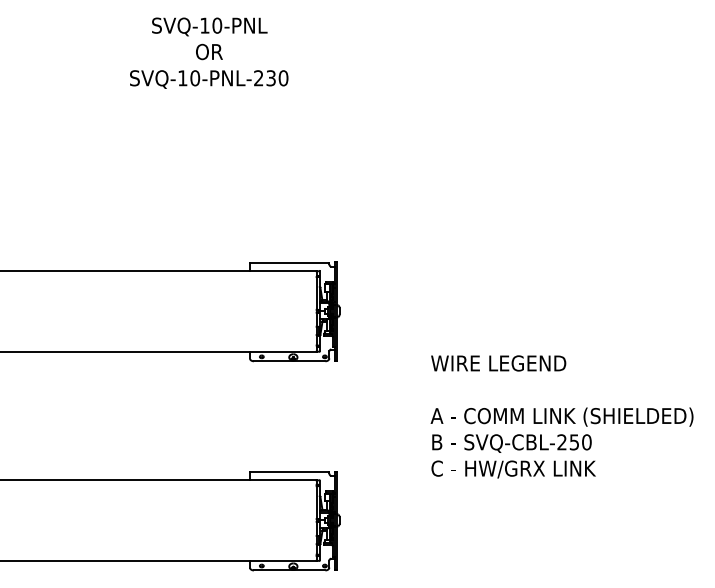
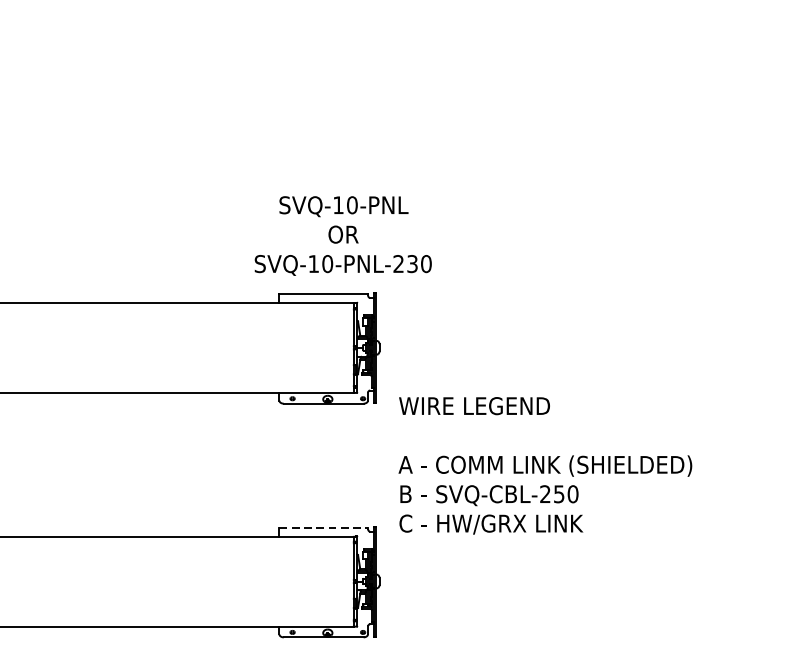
text: (209, 52) -> (343, 235), moved
text: (561, 416) -> (544, 465), moved
line: (289, 472) -> (323, 527), solid -> dashed

